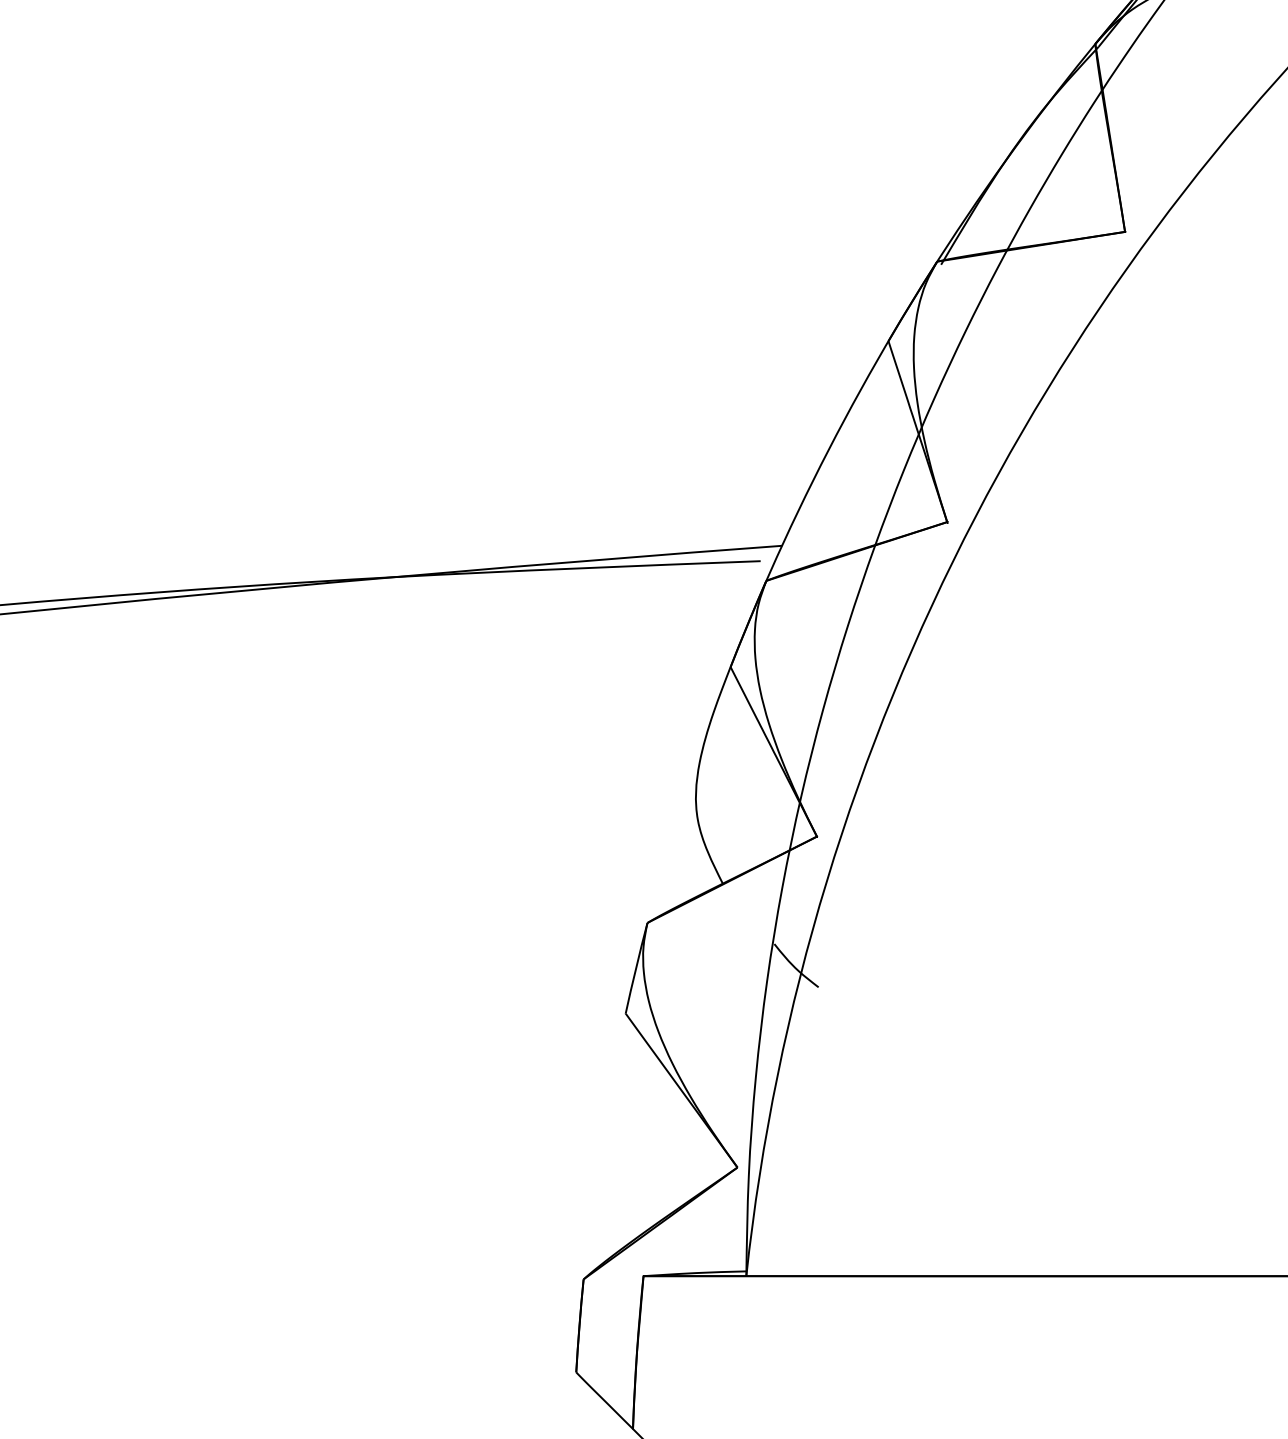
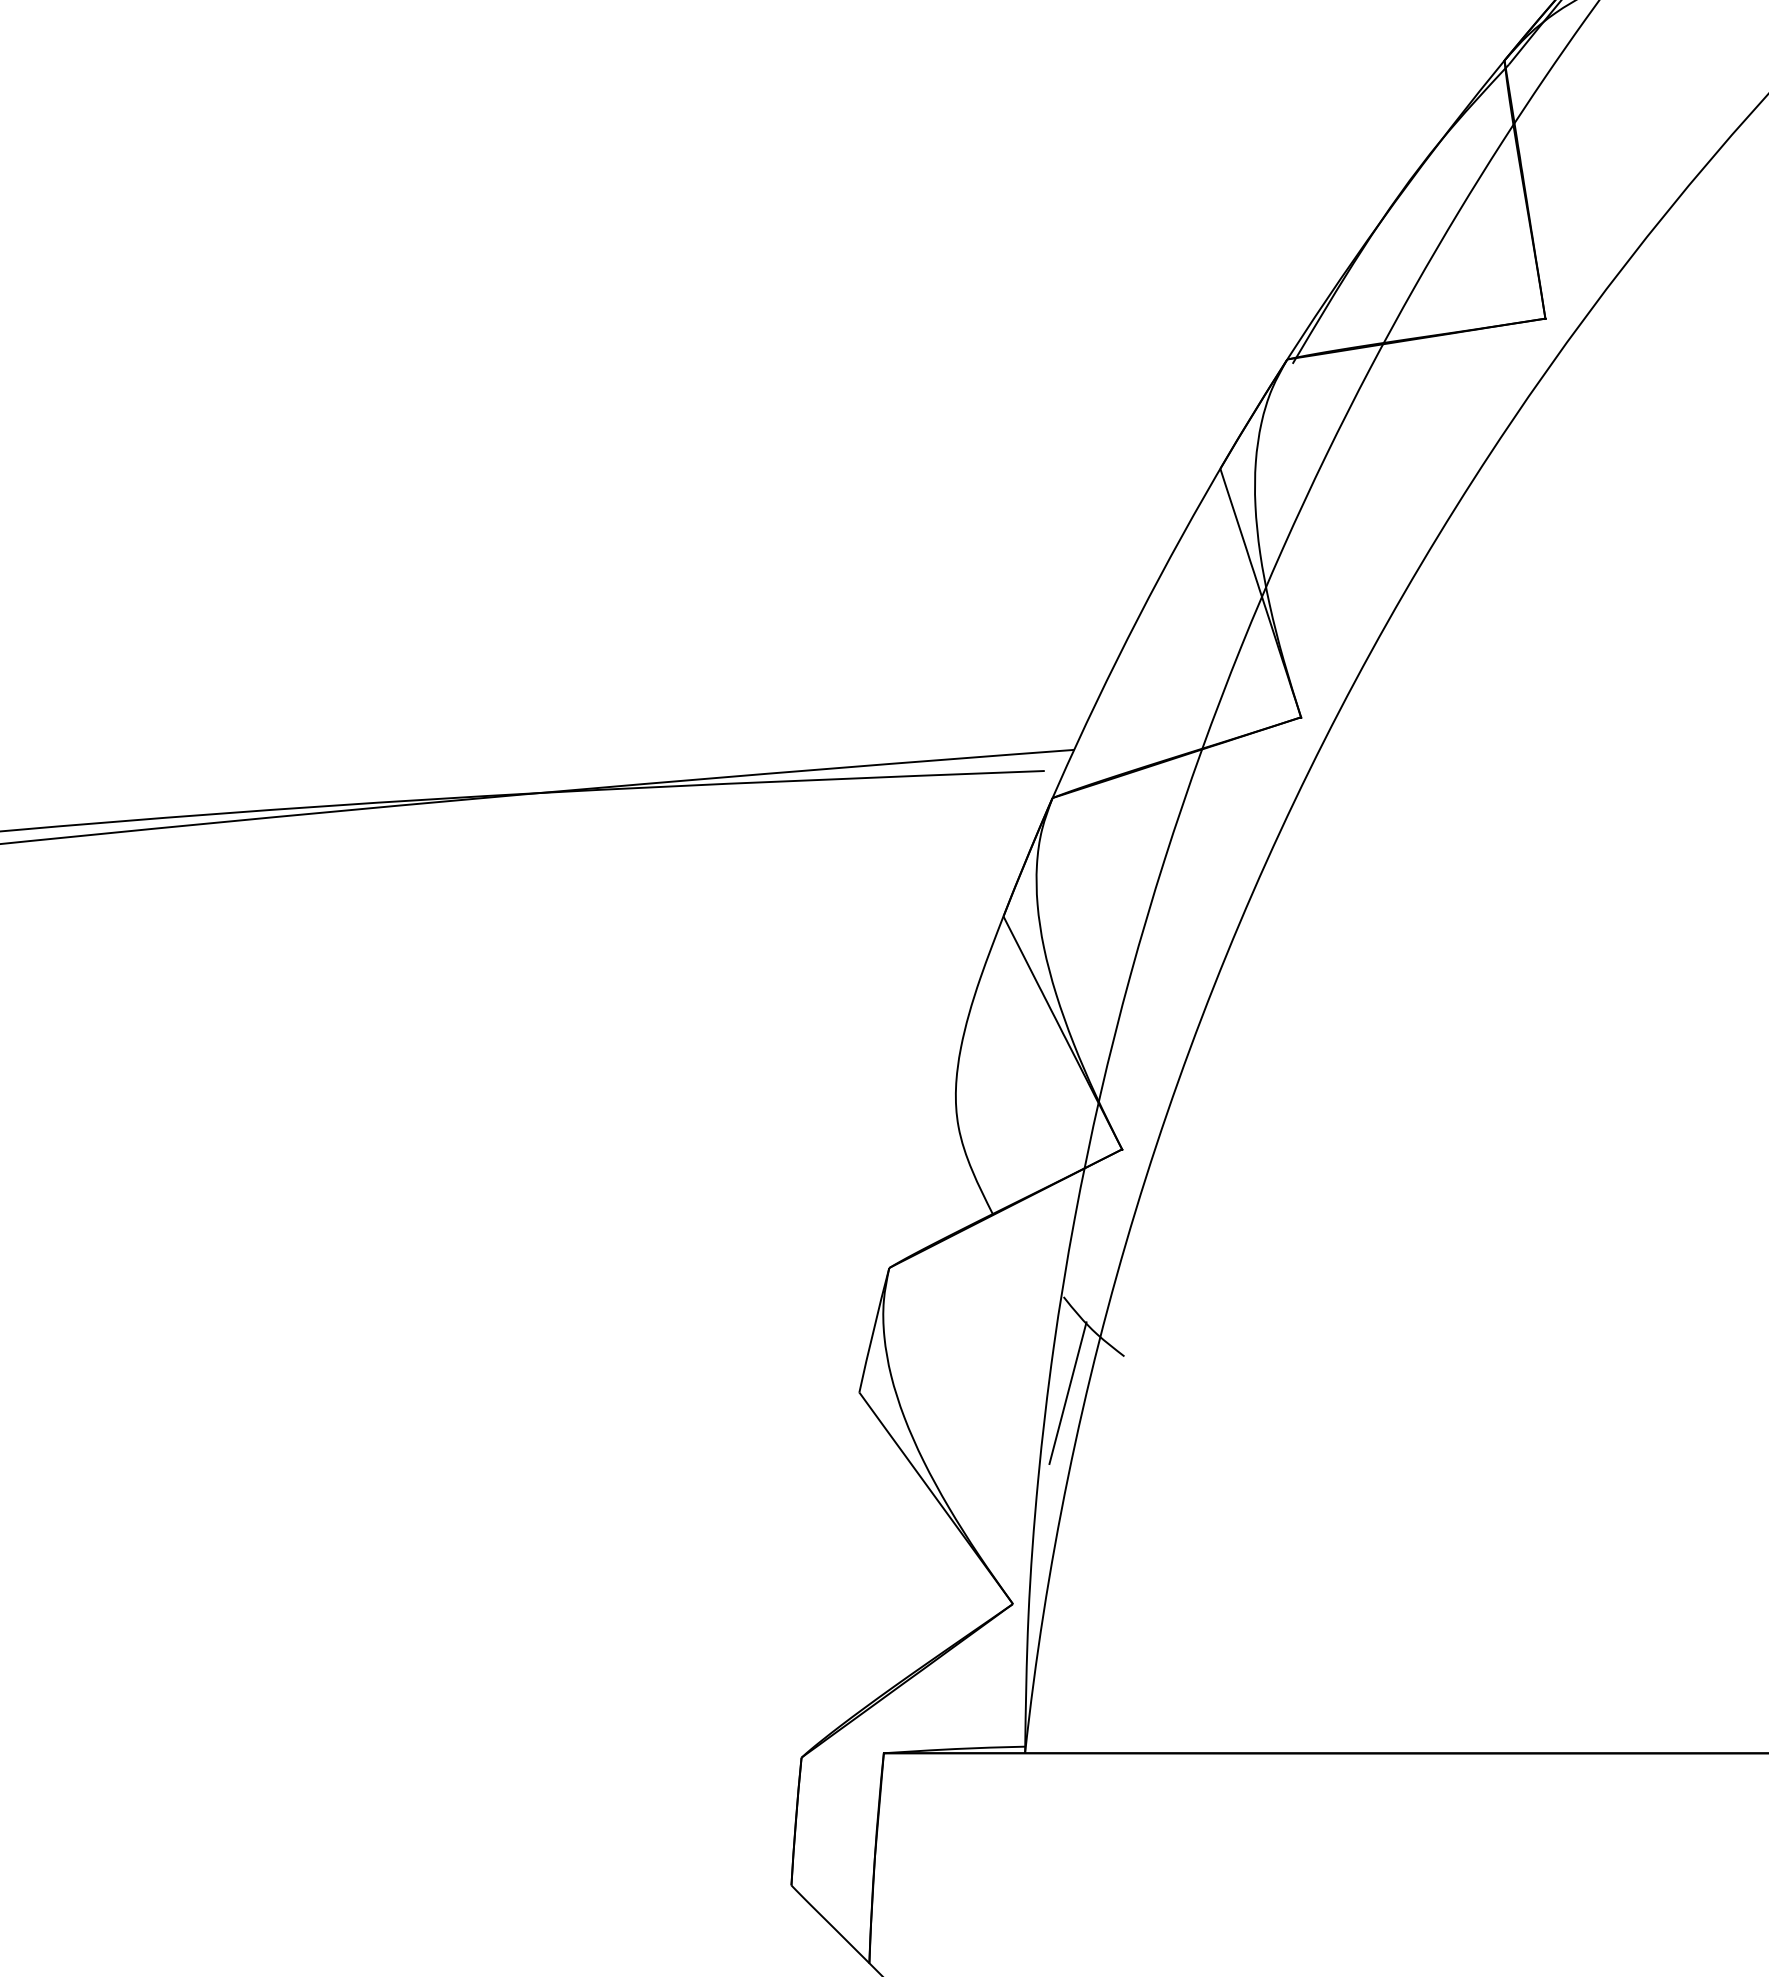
line: (777, 1013) -> (1067, 1392), added

